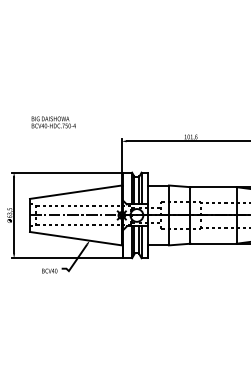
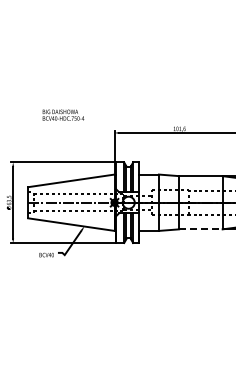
text: (53, 121) -> (63, 114), moved
line: (213, 243) -> (200, 229), solid -> dashed

